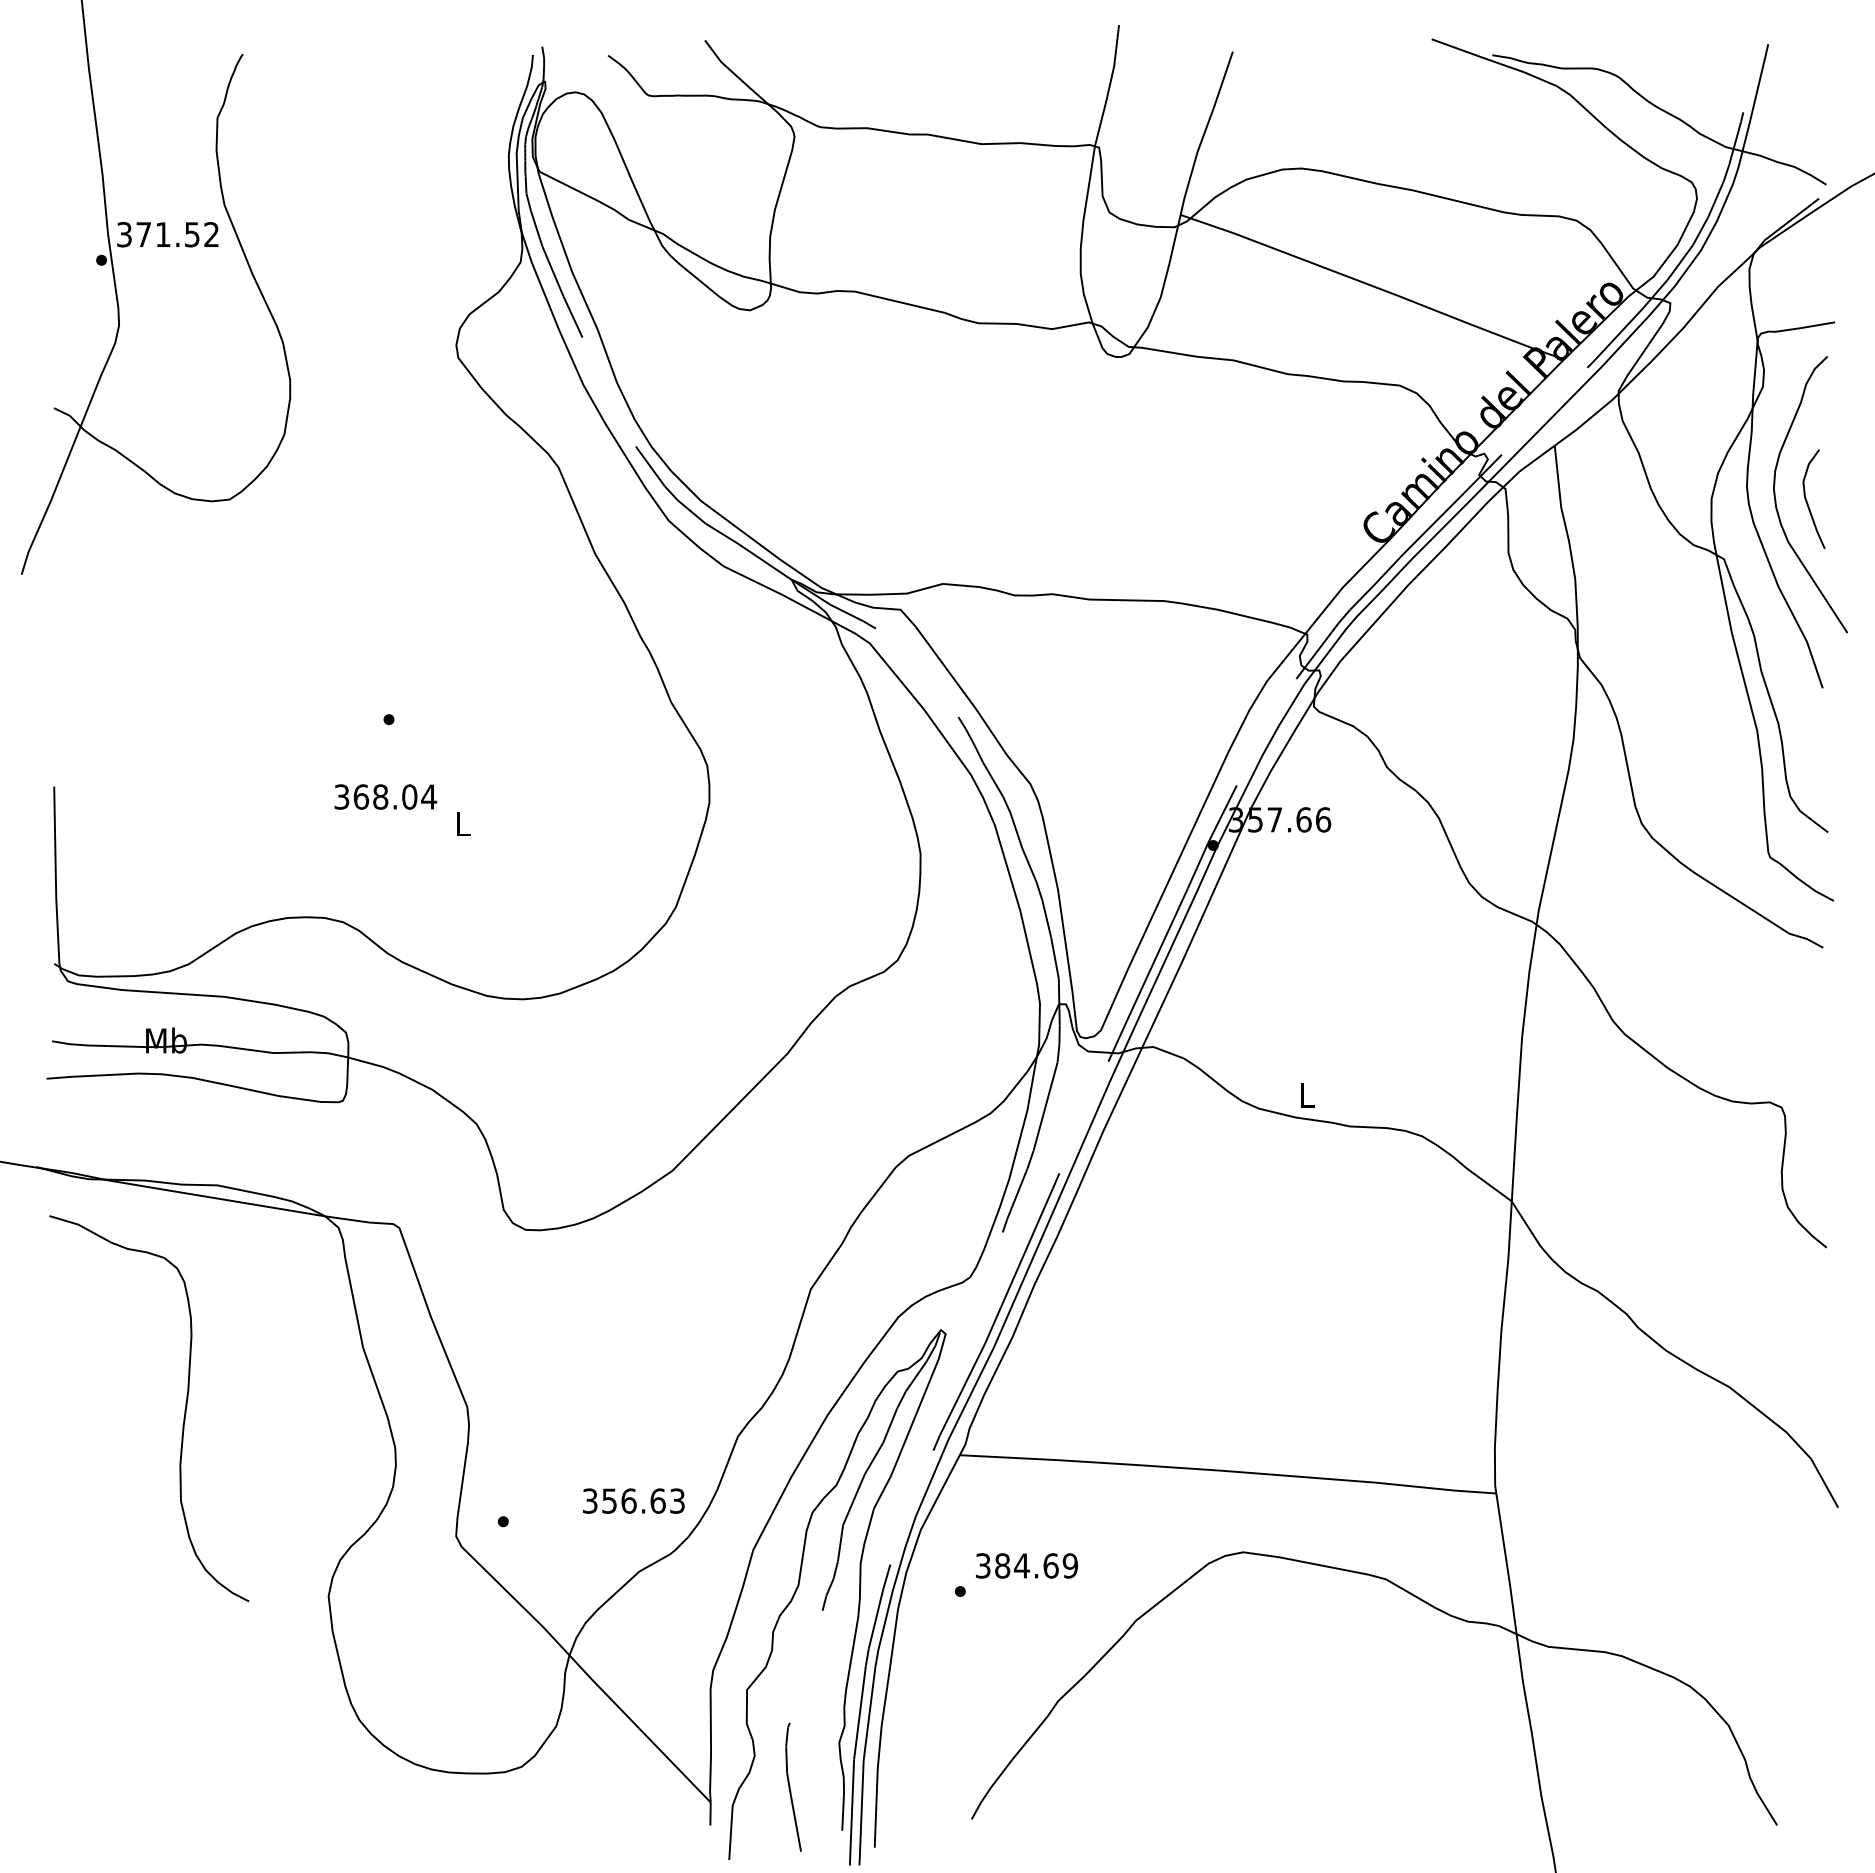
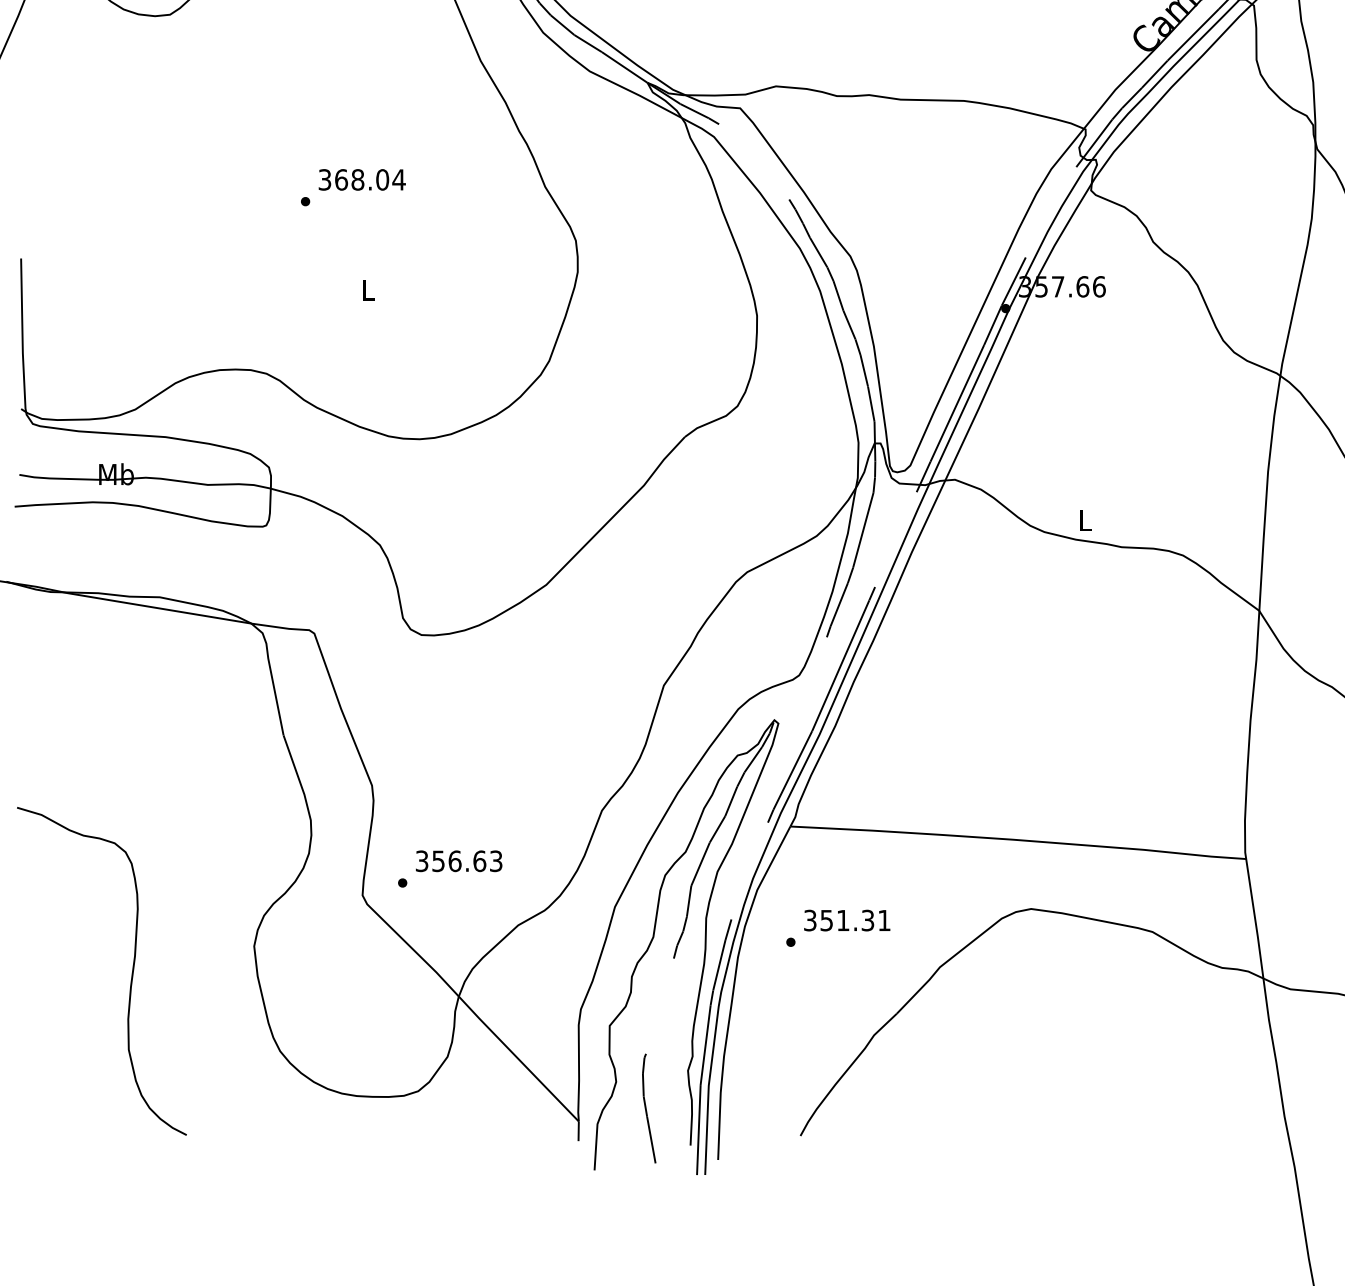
text: (385, 796) -> (362, 179), moved
curve: (184, 1409) -> (131, 972), moved
text: (633, 1500) -> (458, 860), moved
text: (1036, 1565) -> (855, 920), 384.69 -> 351.31

